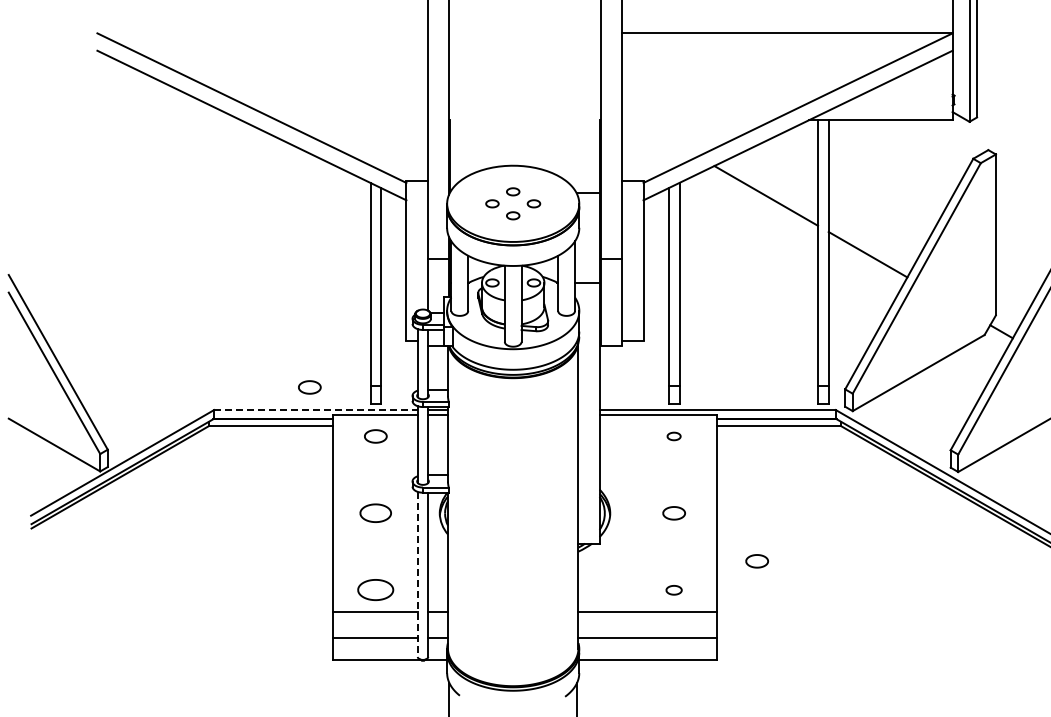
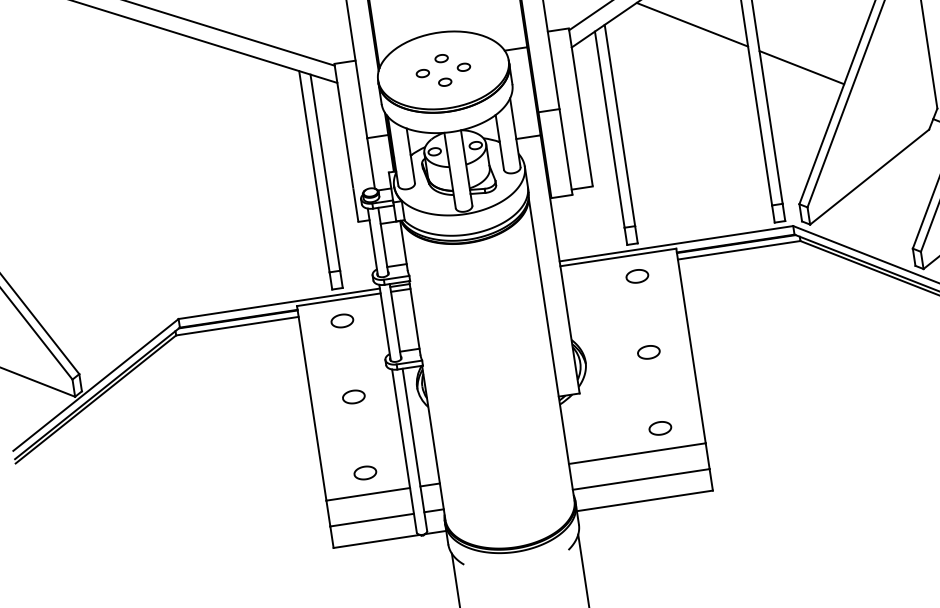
part: (309, 387) -> (269, 282), removed
line: (315, 410) -> (278, 304), dashed -> solid
part: (673, 436) -> (636, 276), size x1.67
part: (375, 513) -> (353, 397), size x0.71
part: (756, 561) -> (737, 387), removed
line: (417, 574) -> (404, 451), dashed -> solid
part: (375, 590) -> (365, 473), size x0.62
part: (673, 590) -> (659, 428), size x1.43

